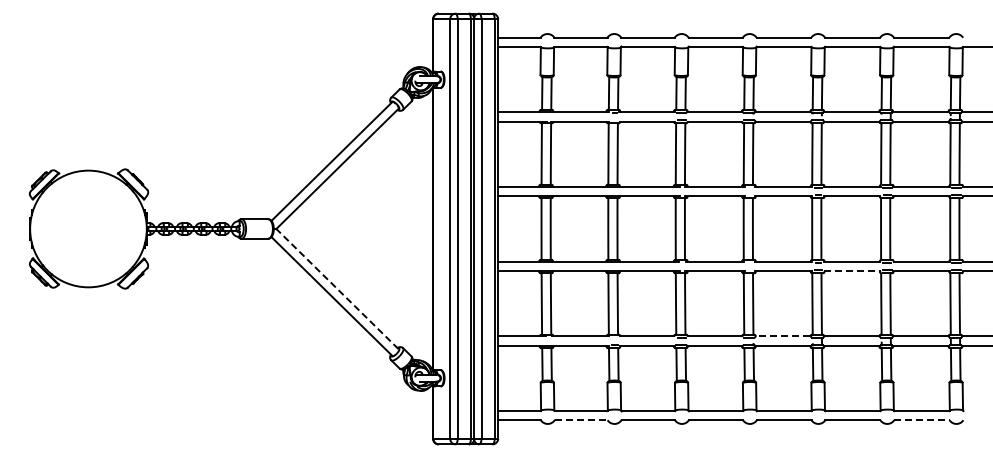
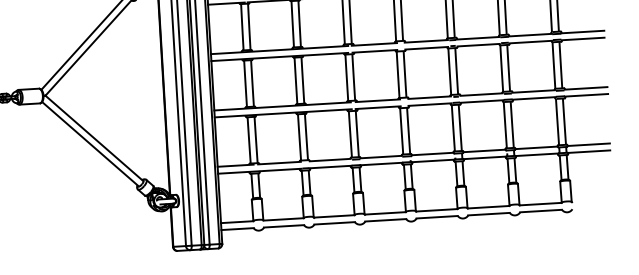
line: (852, 270) -> (482, 101), dashed -> solid
line: (337, 289) -> (94, 138), dashed -> solid
line: (782, 336) -> (432, 154), dashed -> solid
line: (581, 420) -> (284, 226), dashed -> solid
line: (921, 420) -> (540, 211), dashed -> solid

